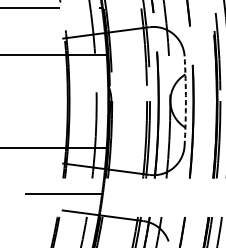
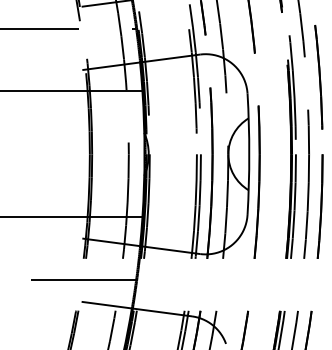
arc: (186, 101) -> (249, 154), dashed -> solid

